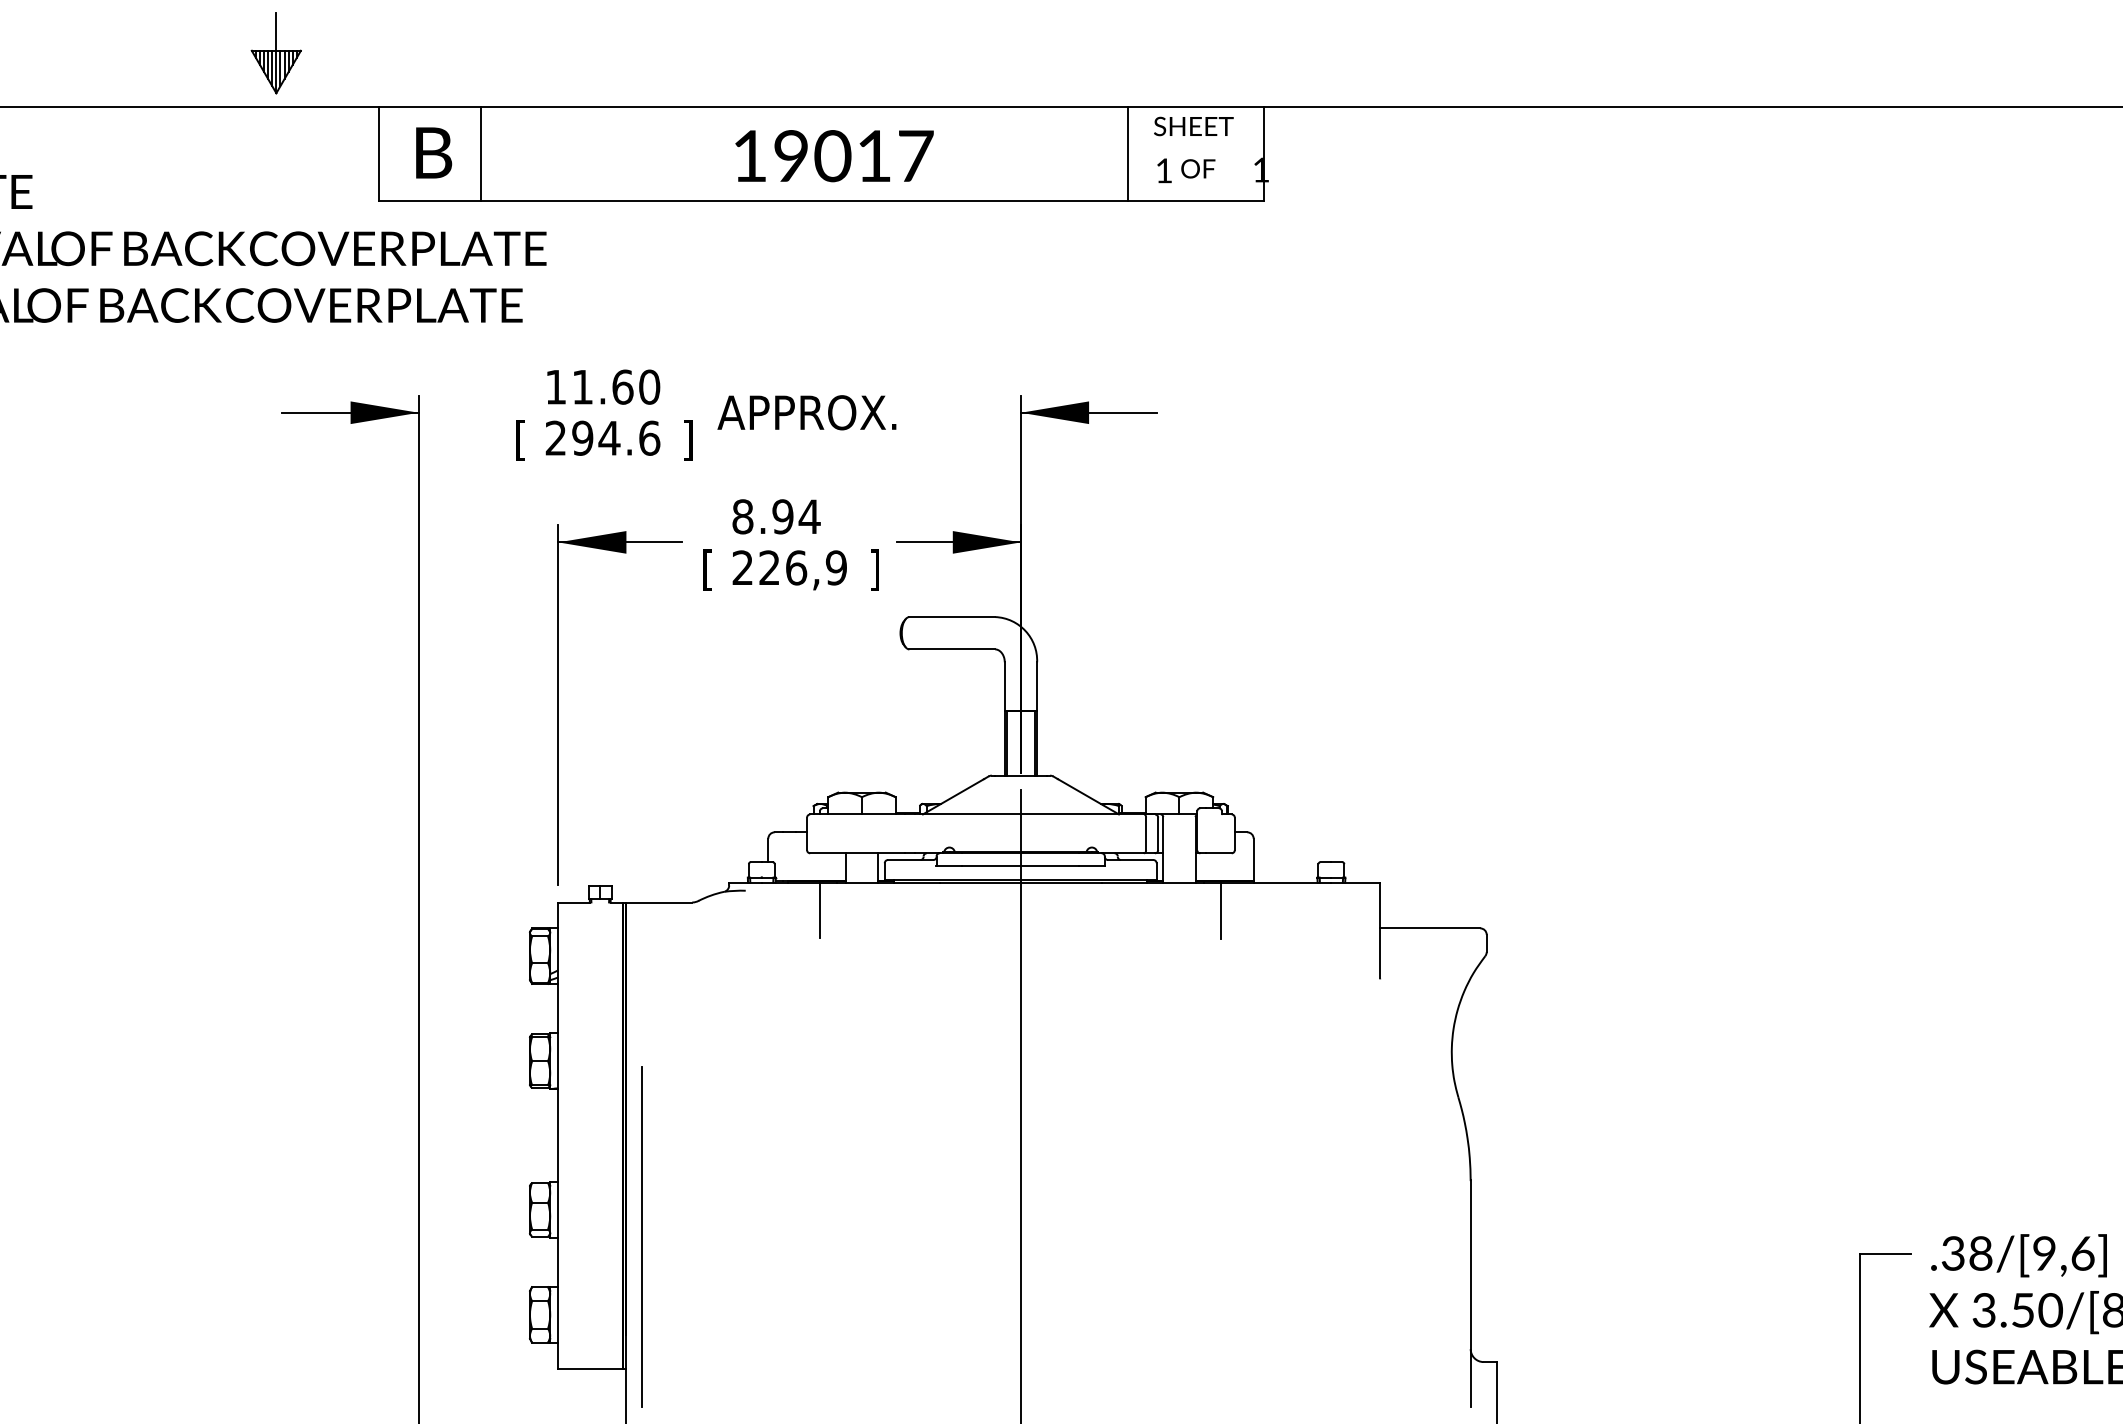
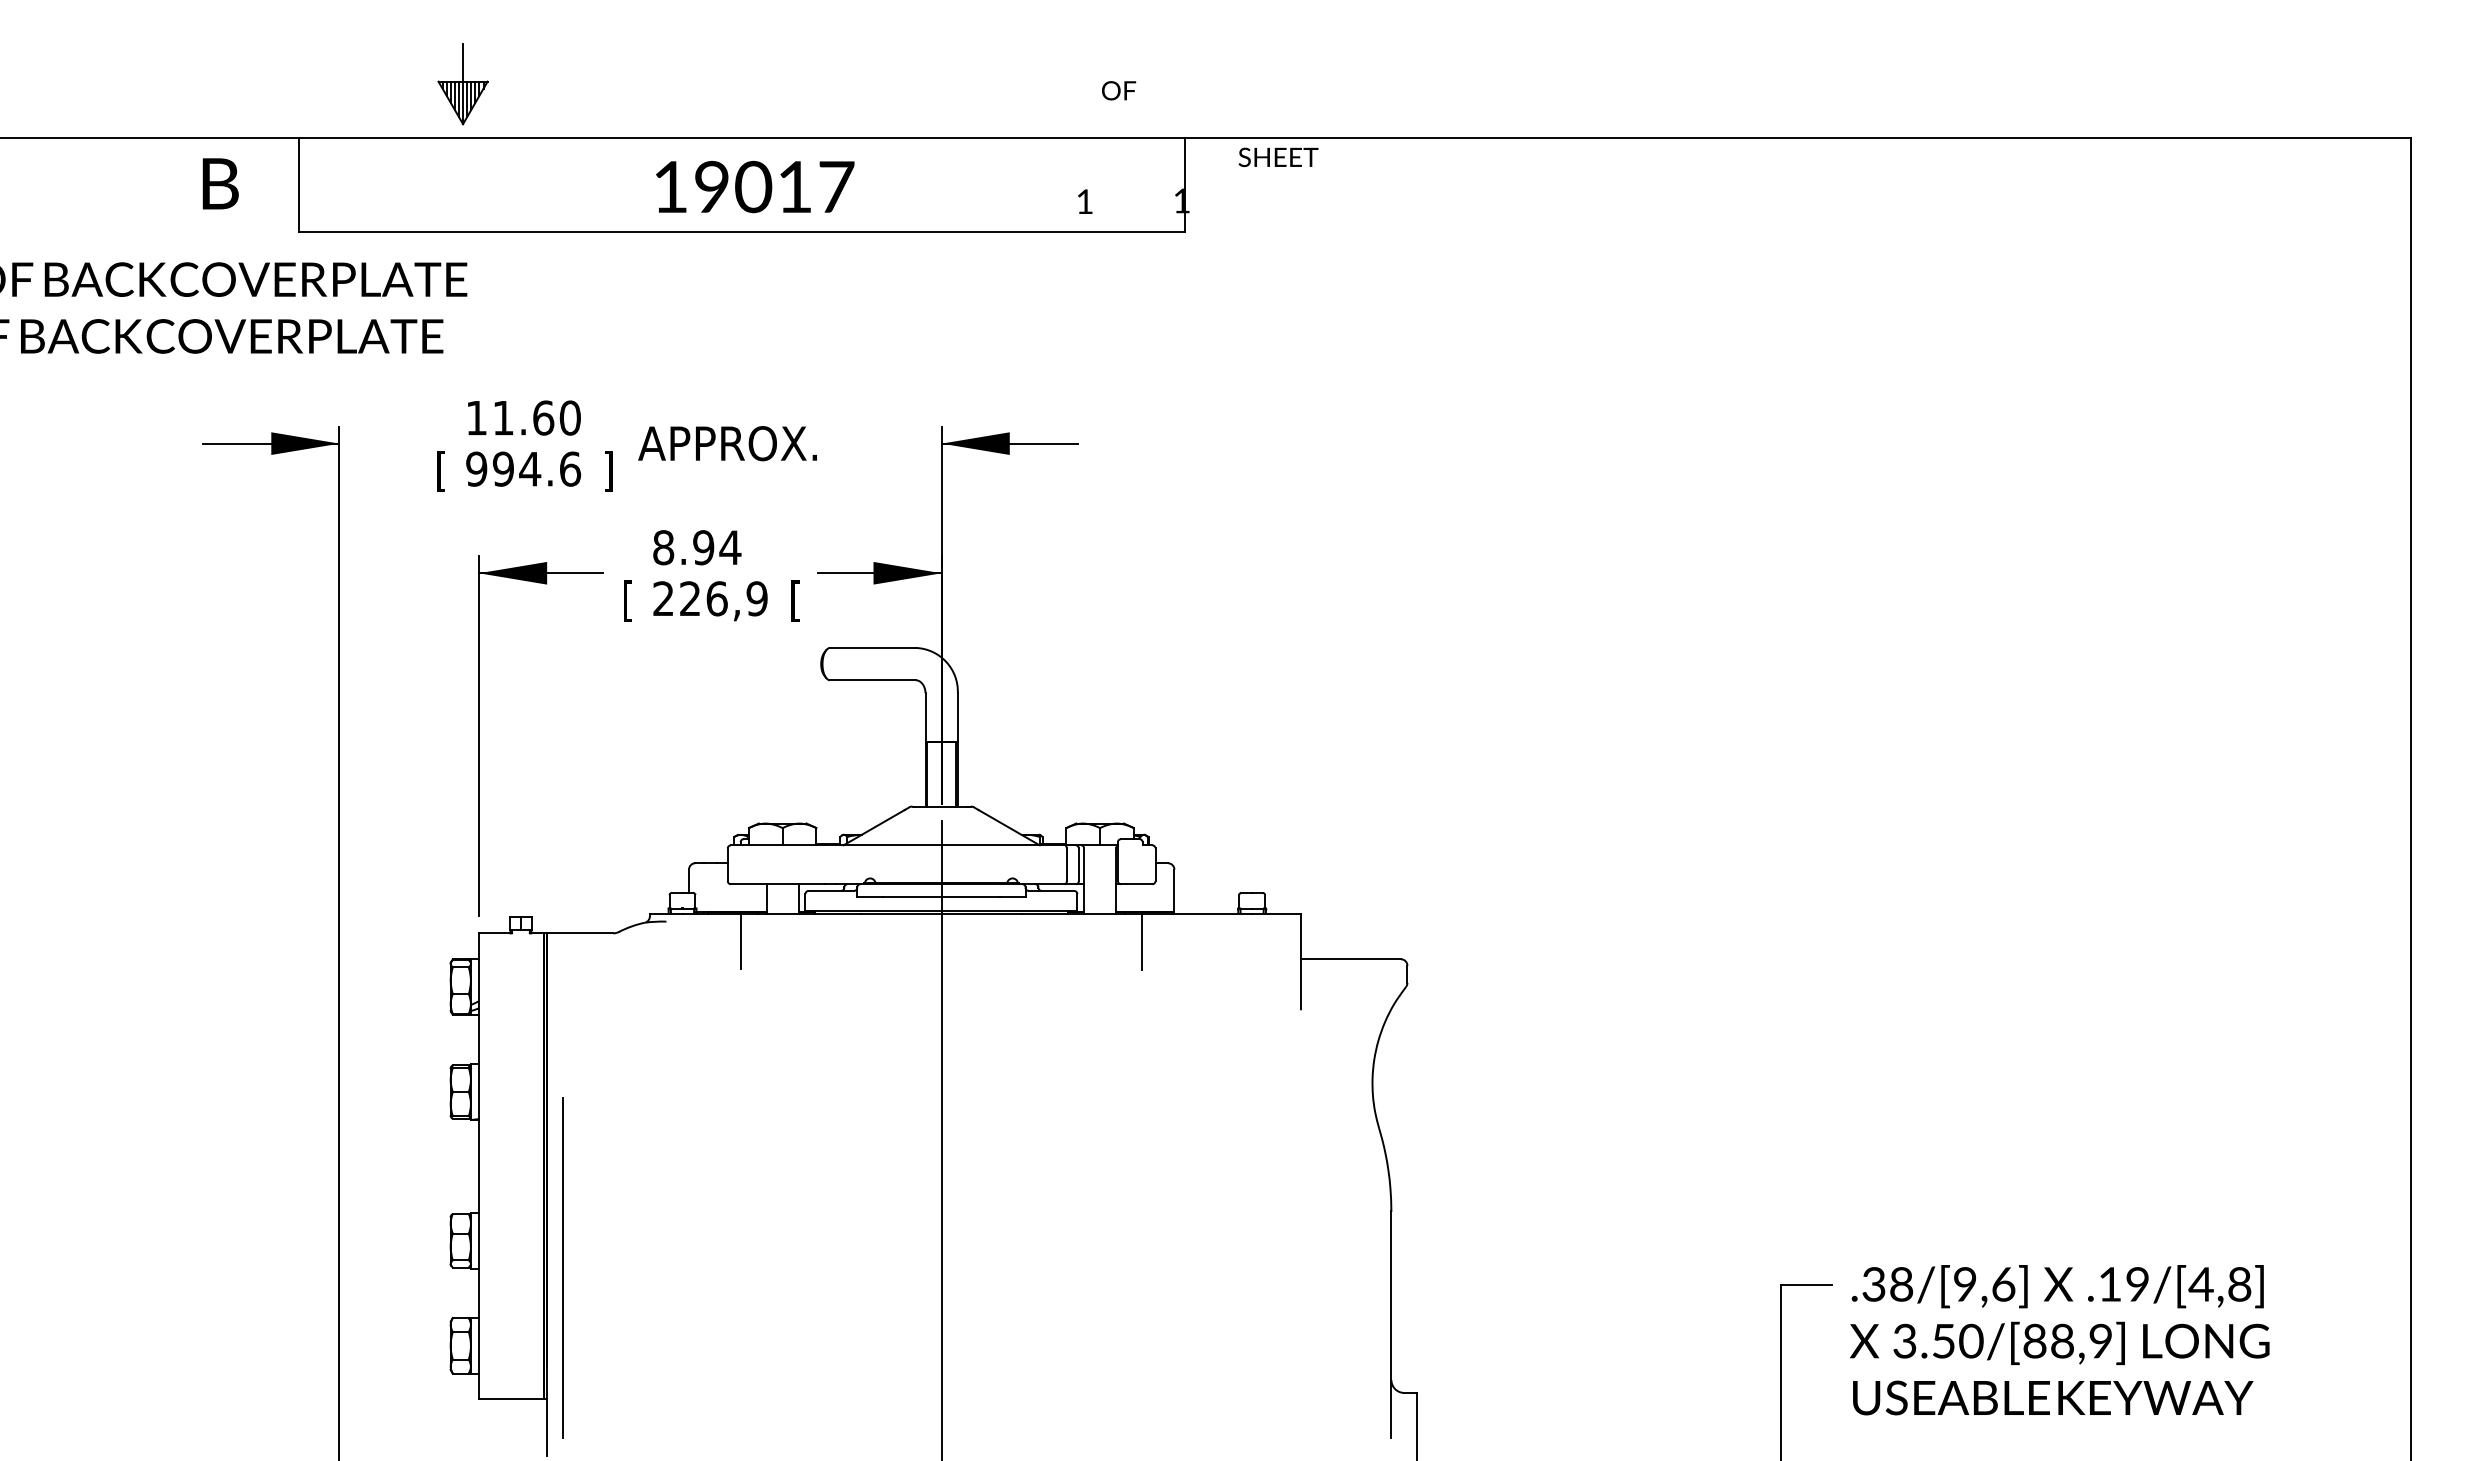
part: (275, 53) -> (462, 84), moved
text: (1193, 126) -> (1278, 157), moved
text: (433, 152) -> (220, 183), moved
line: (480, 153) -> (401, 184), removed
line: (1127, 153) -> (1048, 184), removed
text: (1198, 168) -> (1119, 90), moved
text: (555, 437) -> (476, 468), 294.6 -> 994.6
text: (874, 570) -> (795, 601), ] -> [

